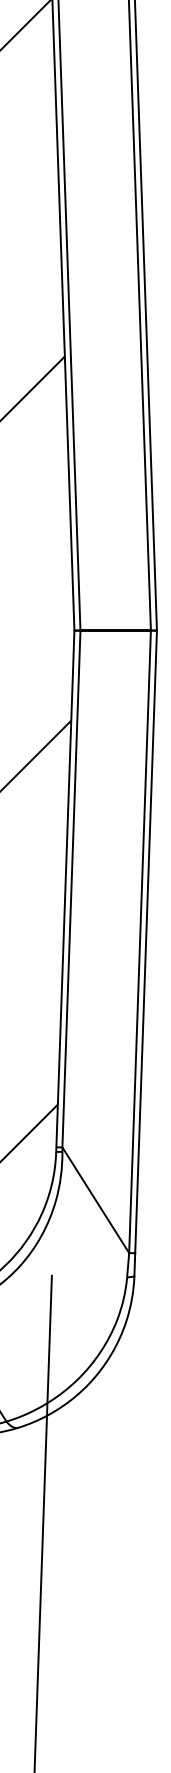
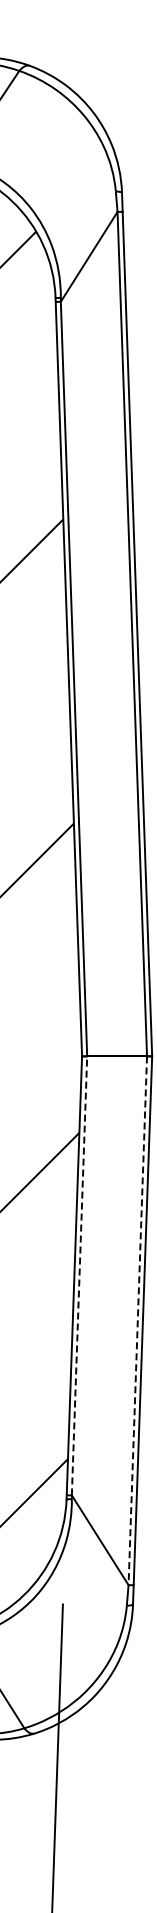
line: (71, 888) -> (79, 1275), solid -> dashed
line: (139, 942) -> (137, 1321), solid -> dashed

